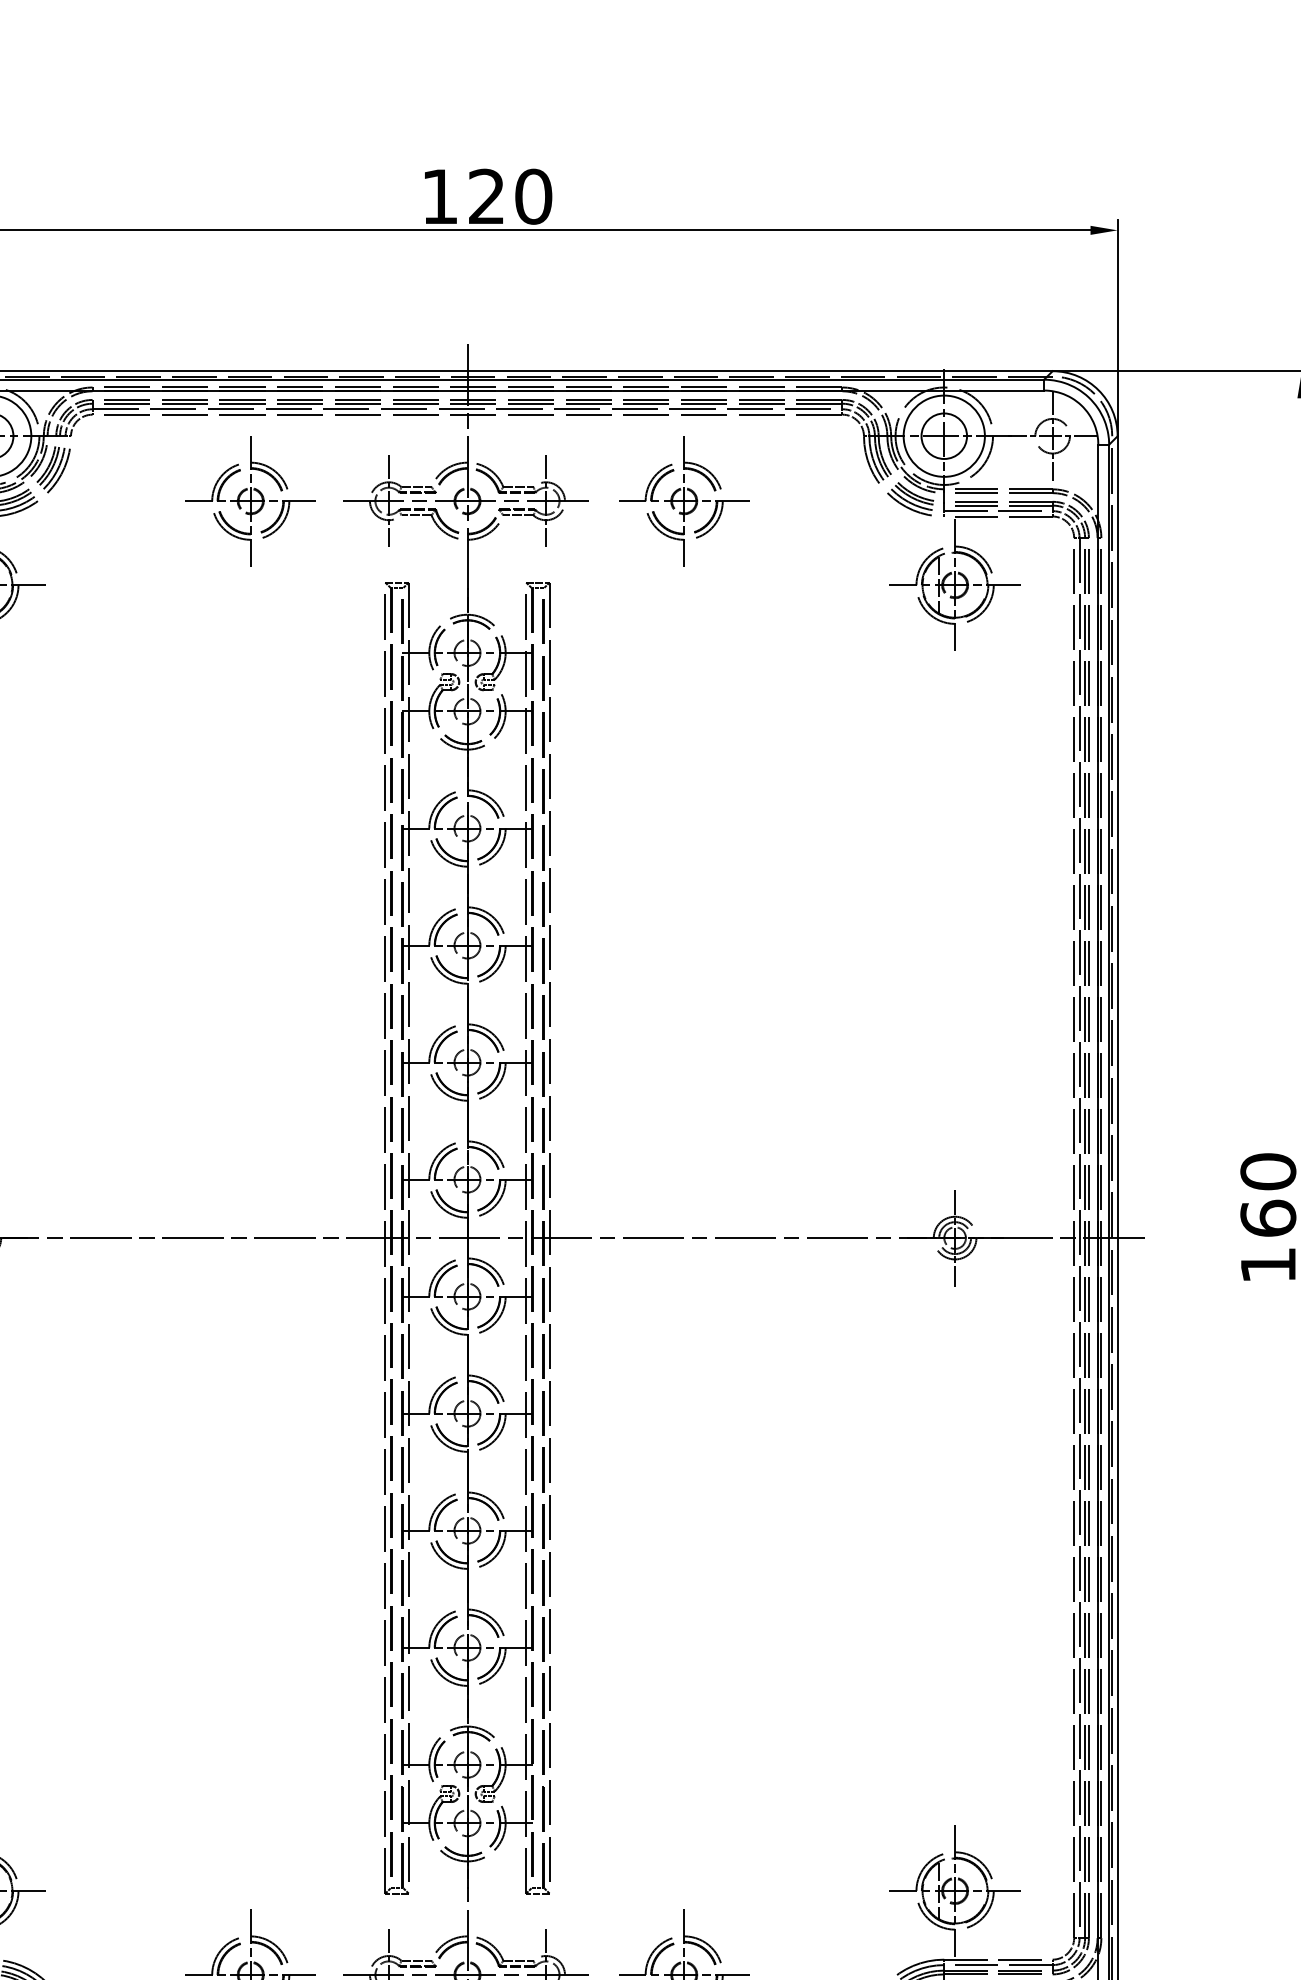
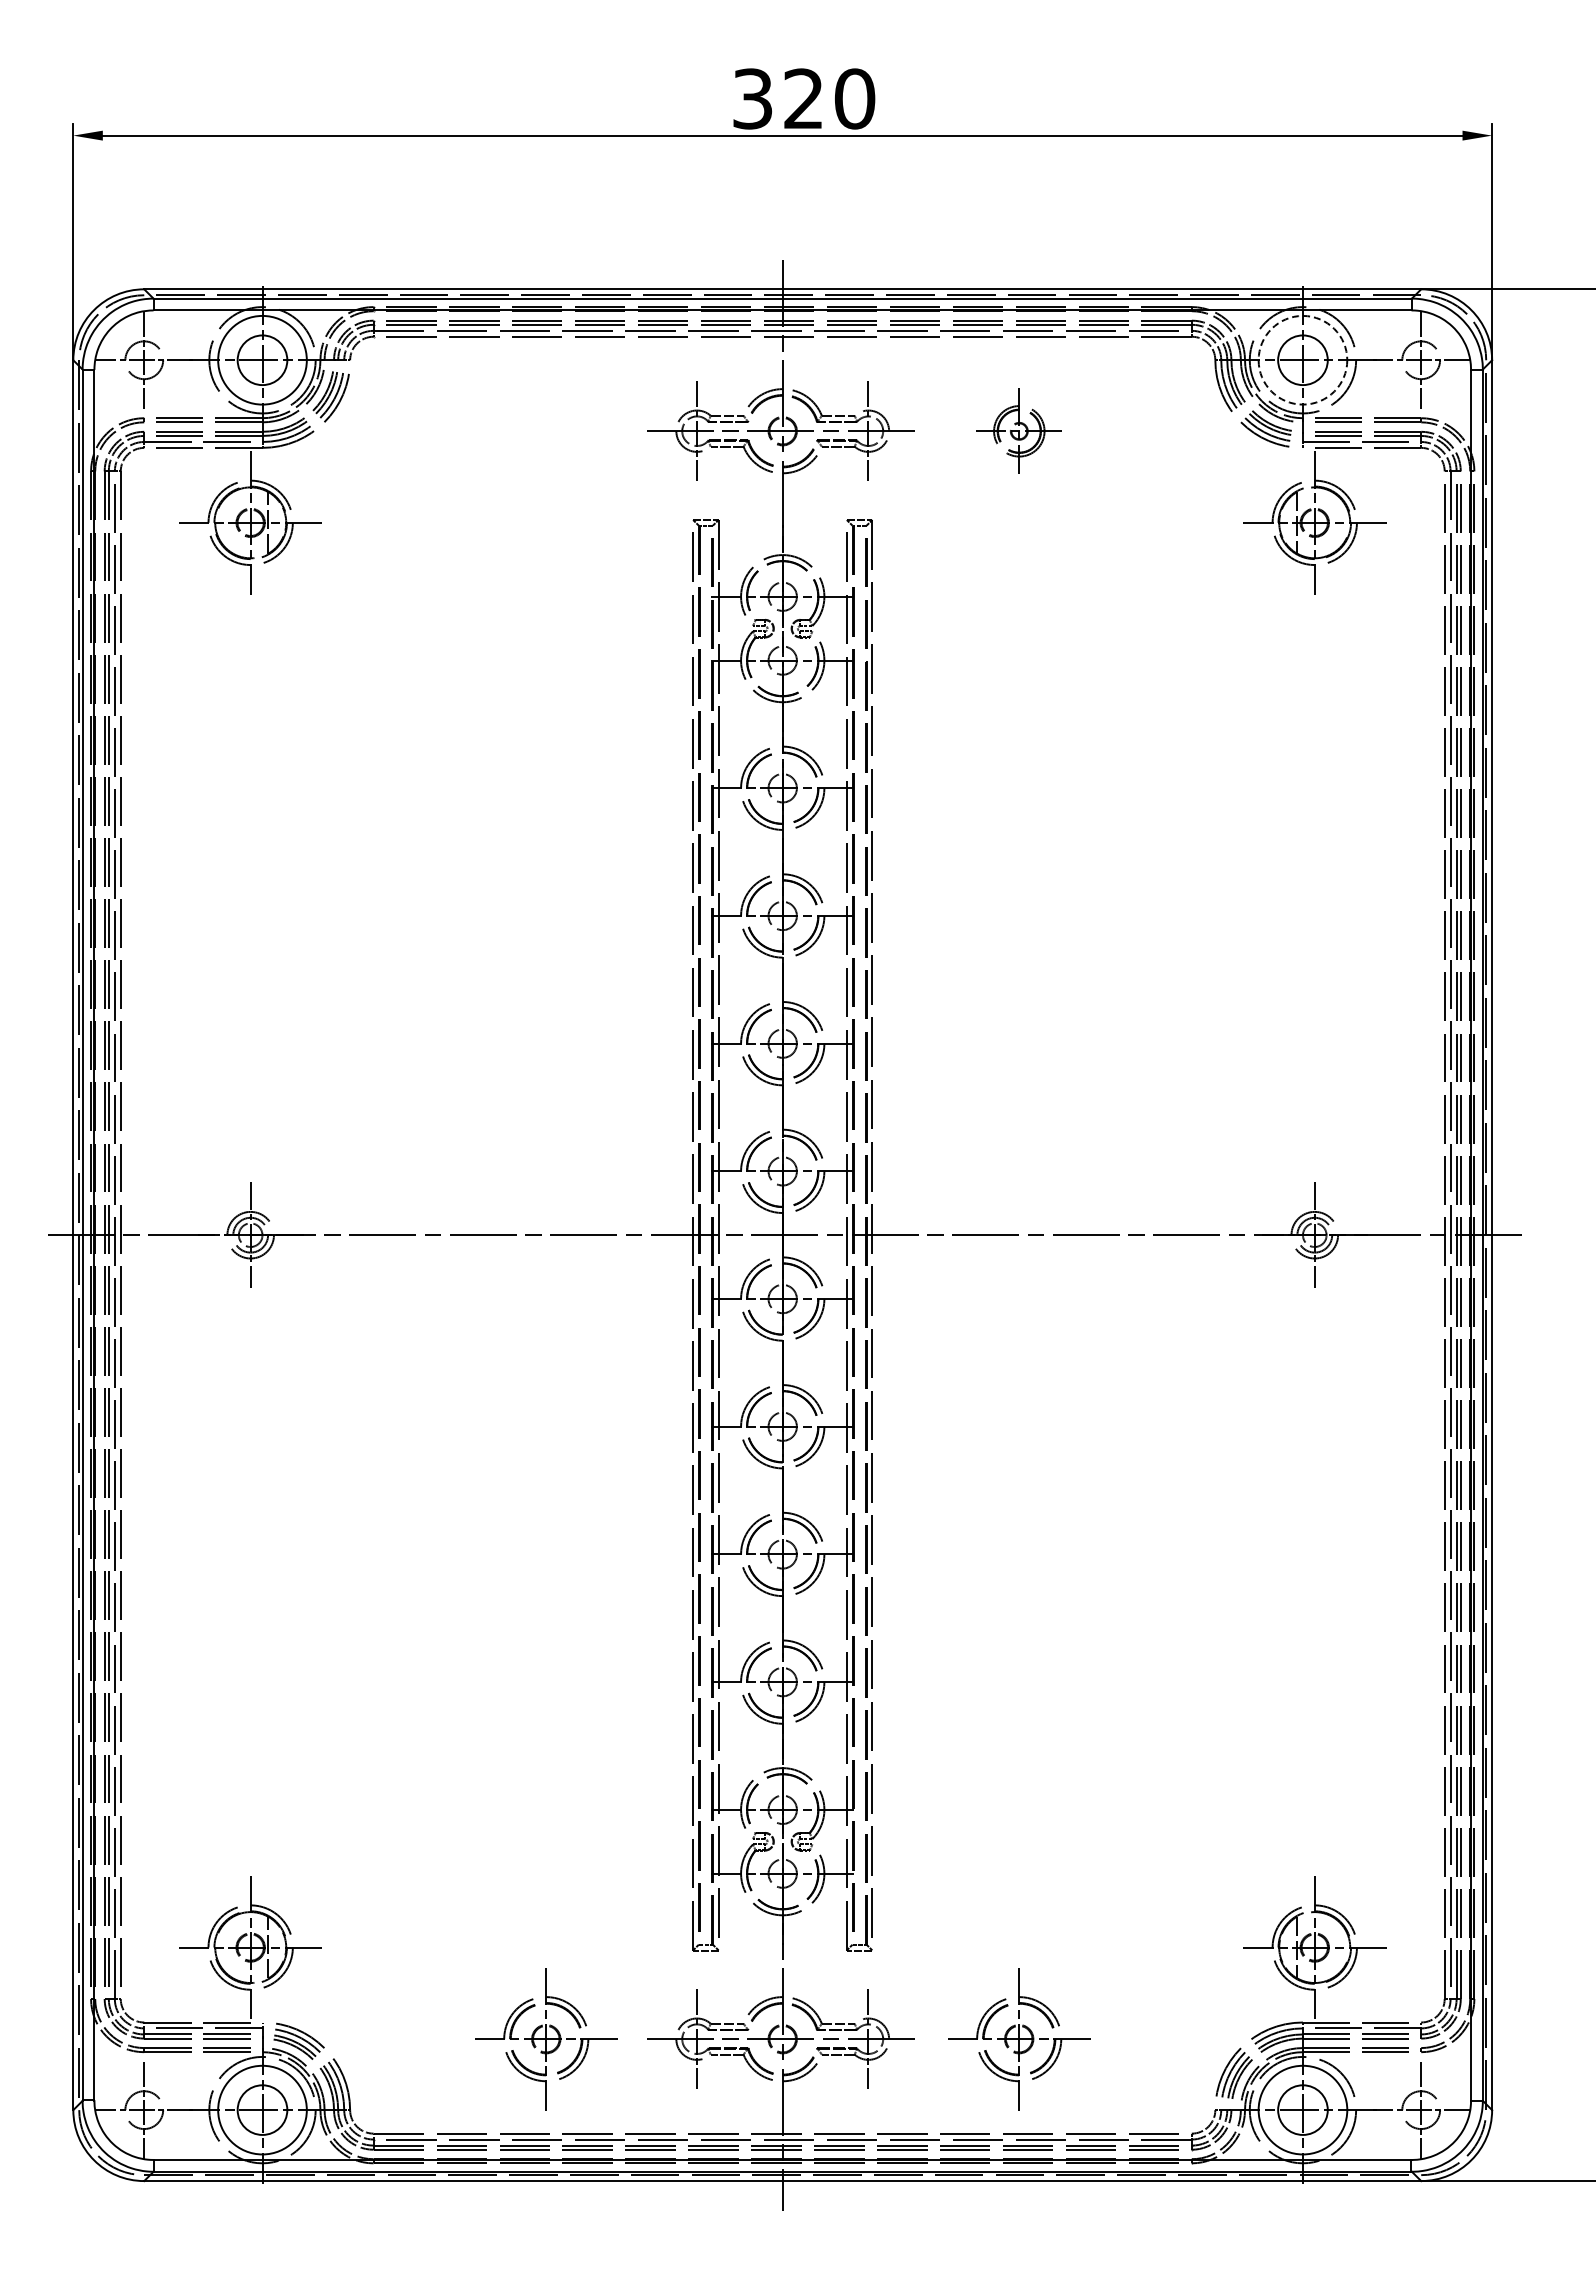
text: (439, 196) -> (752, 98), 120 -> 320
circle: (943, 435) -> (1302, 359), solid -> dashed
part: (250, 501) -> (546, 431), removed
part: (684, 501) -> (1019, 431), size x0.6

